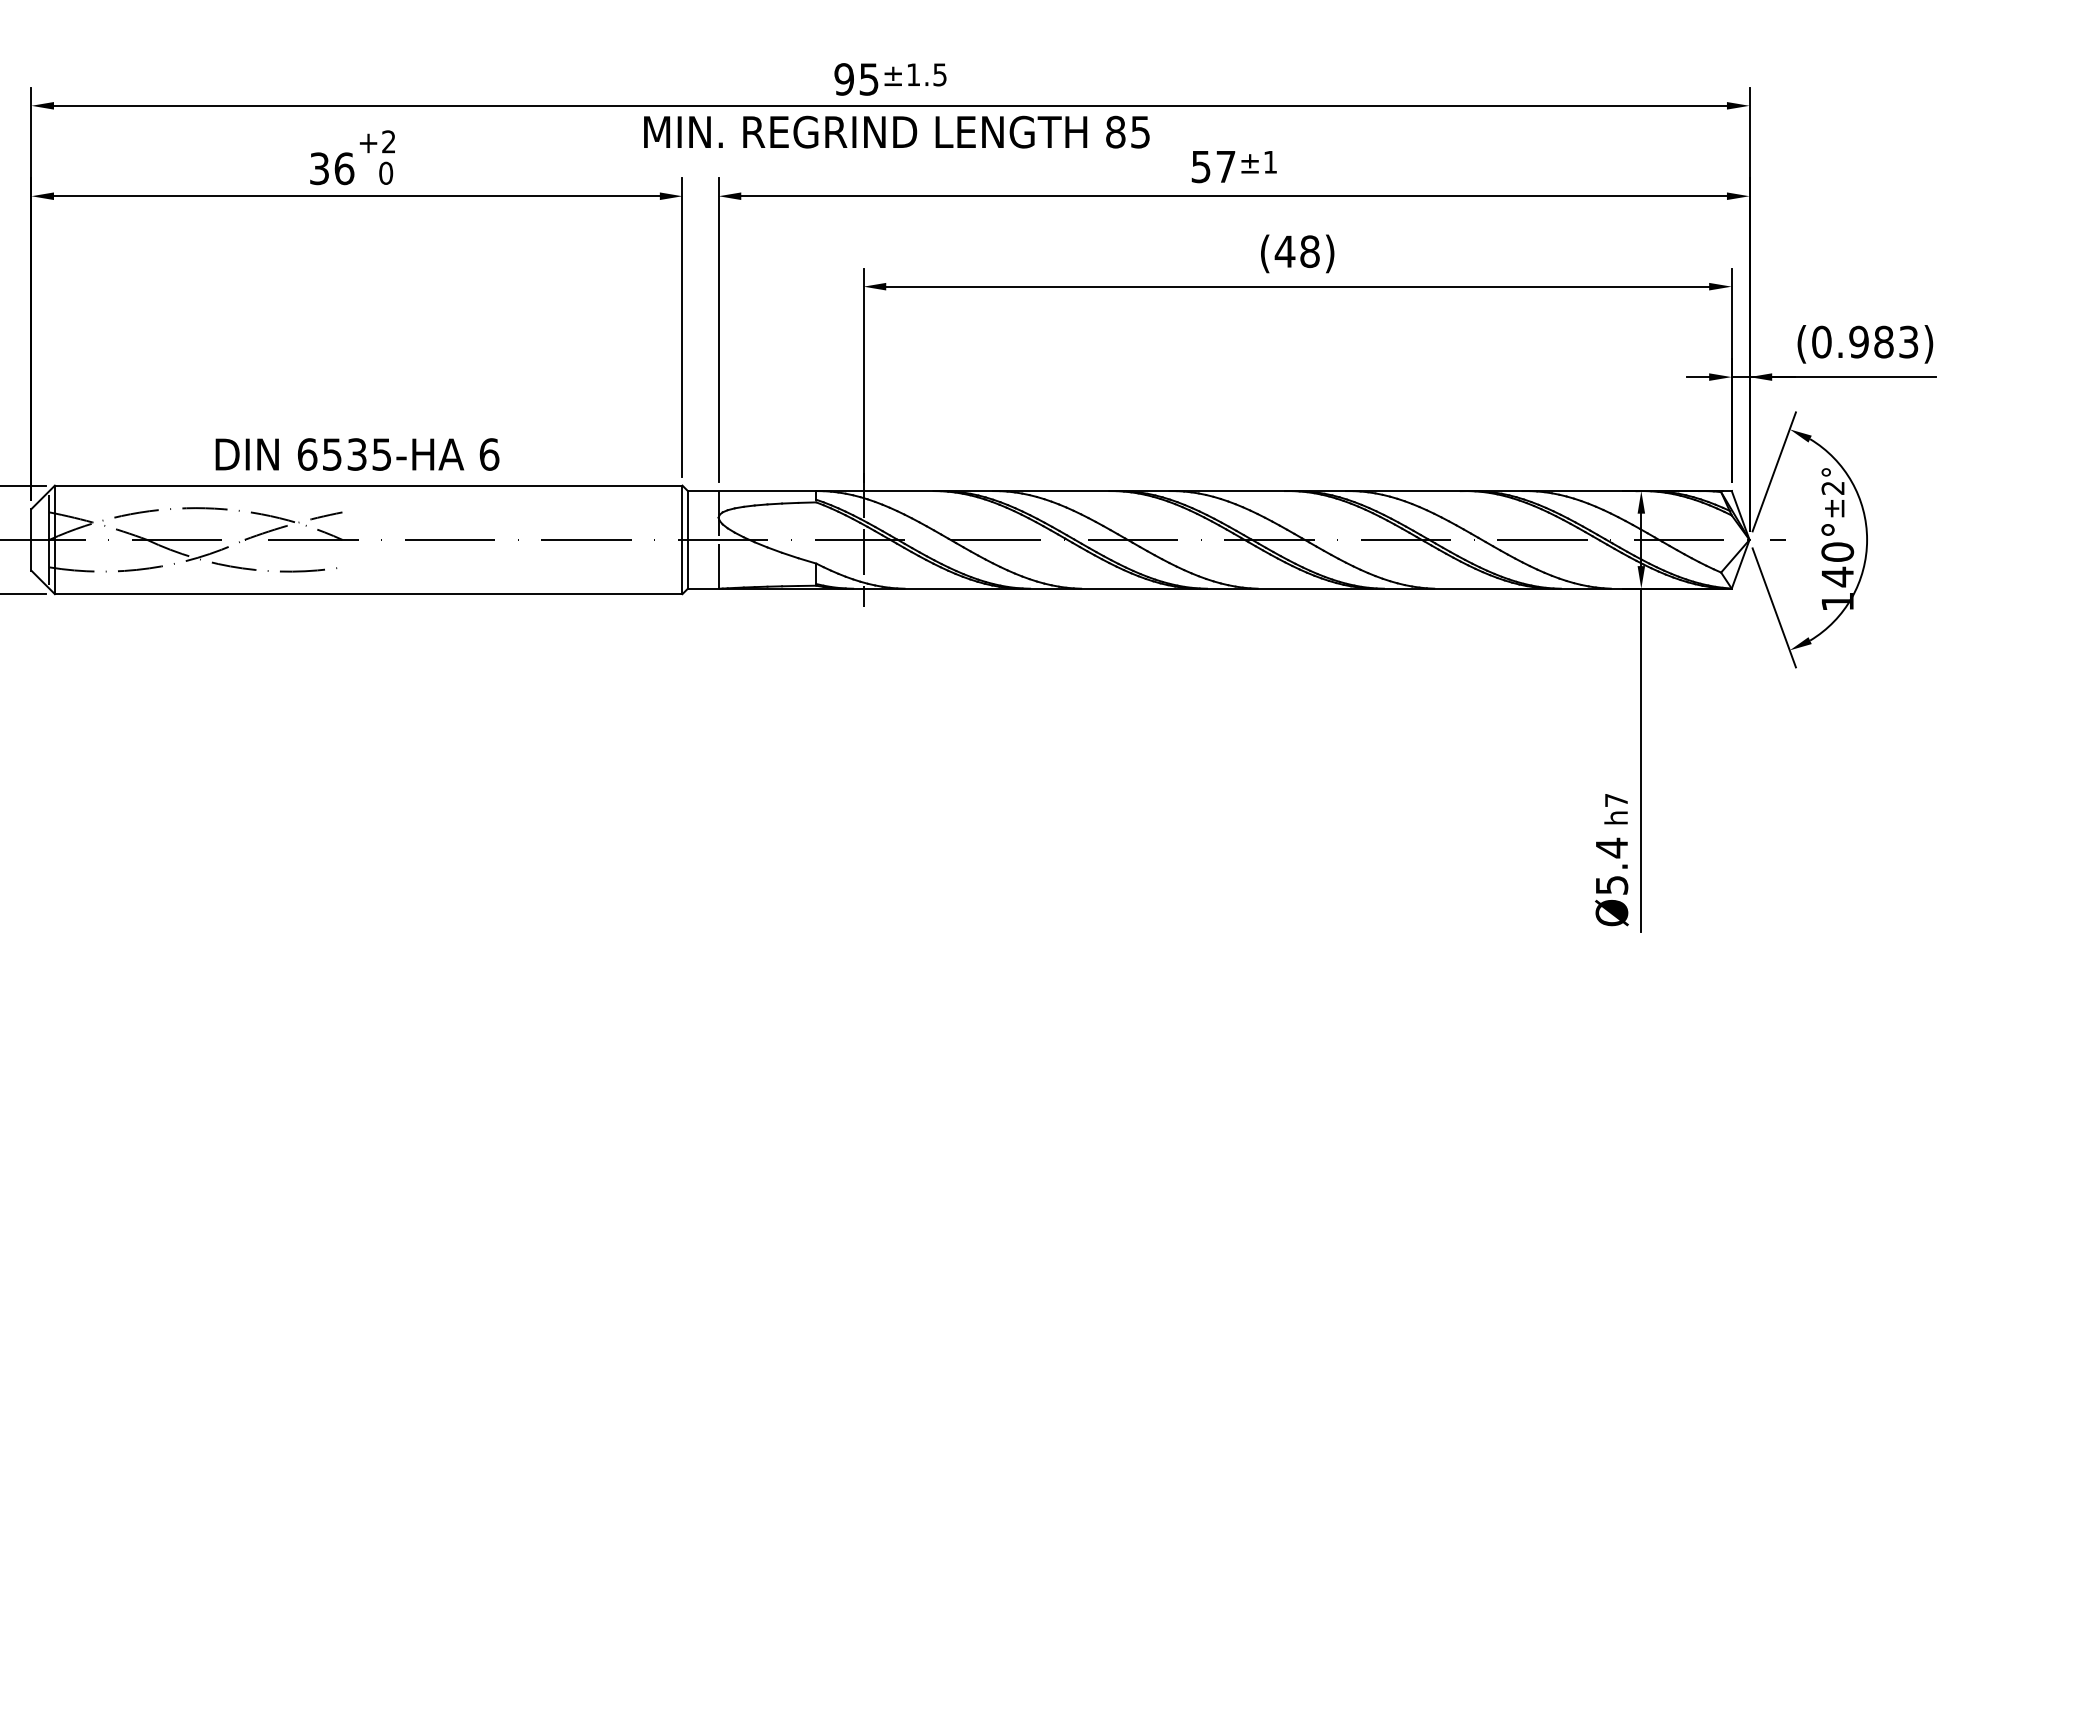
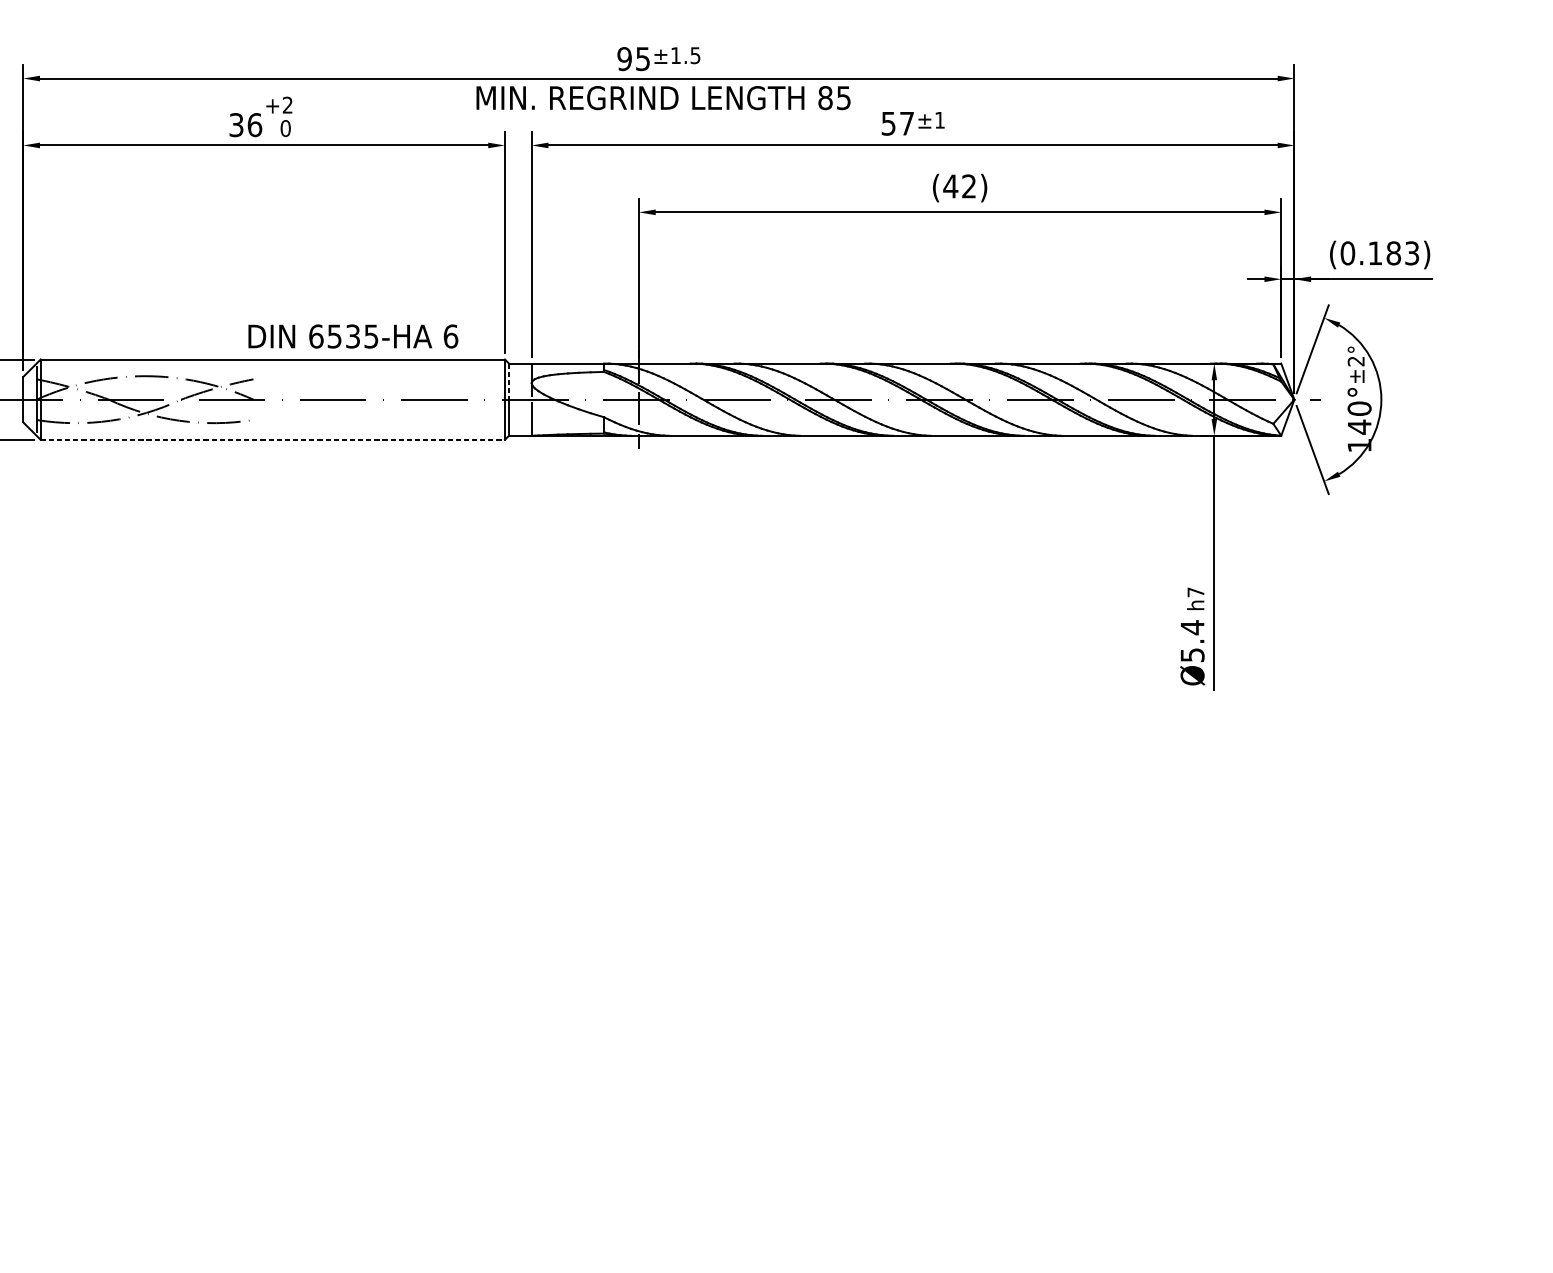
text: (1309, 251) -> (968, 186), (48) -> (42)
text: (1858, 341) -> (1374, 252), (0.983) -> (0.183)
text: (357, 454) -> (353, 336), moved
line: (687, 515) -> (508, 381), solid -> dashed
line: (368, 594) -> (272, 440), solid -> dashed

